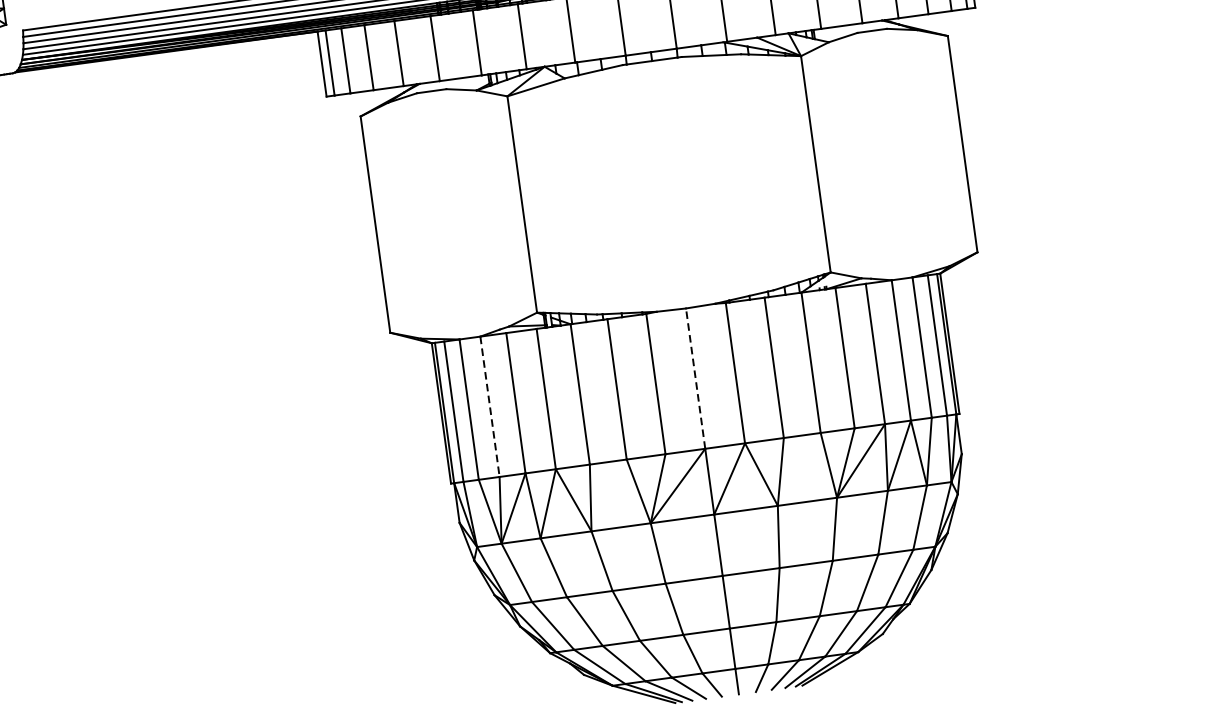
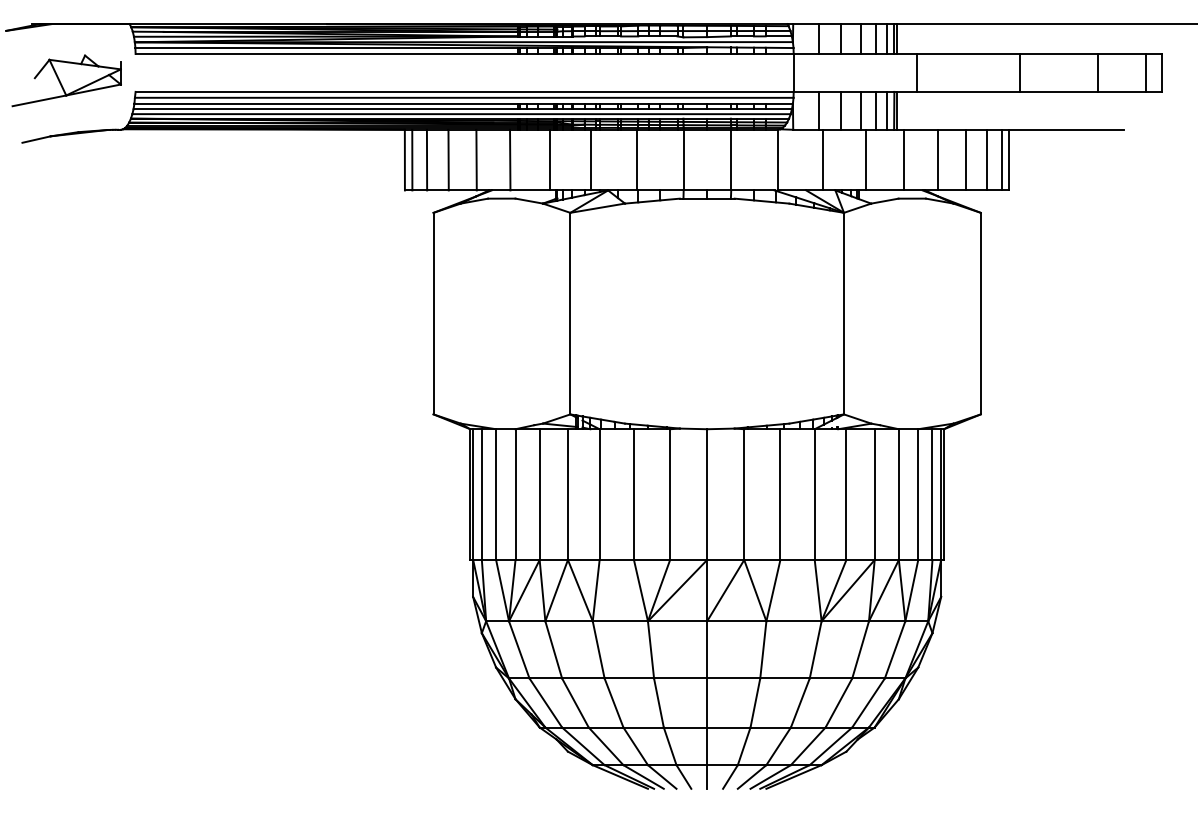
line: (695, 378) -> (707, 494), dashed -> solid
line: (490, 407) -> (515, 495), dashed -> solid

